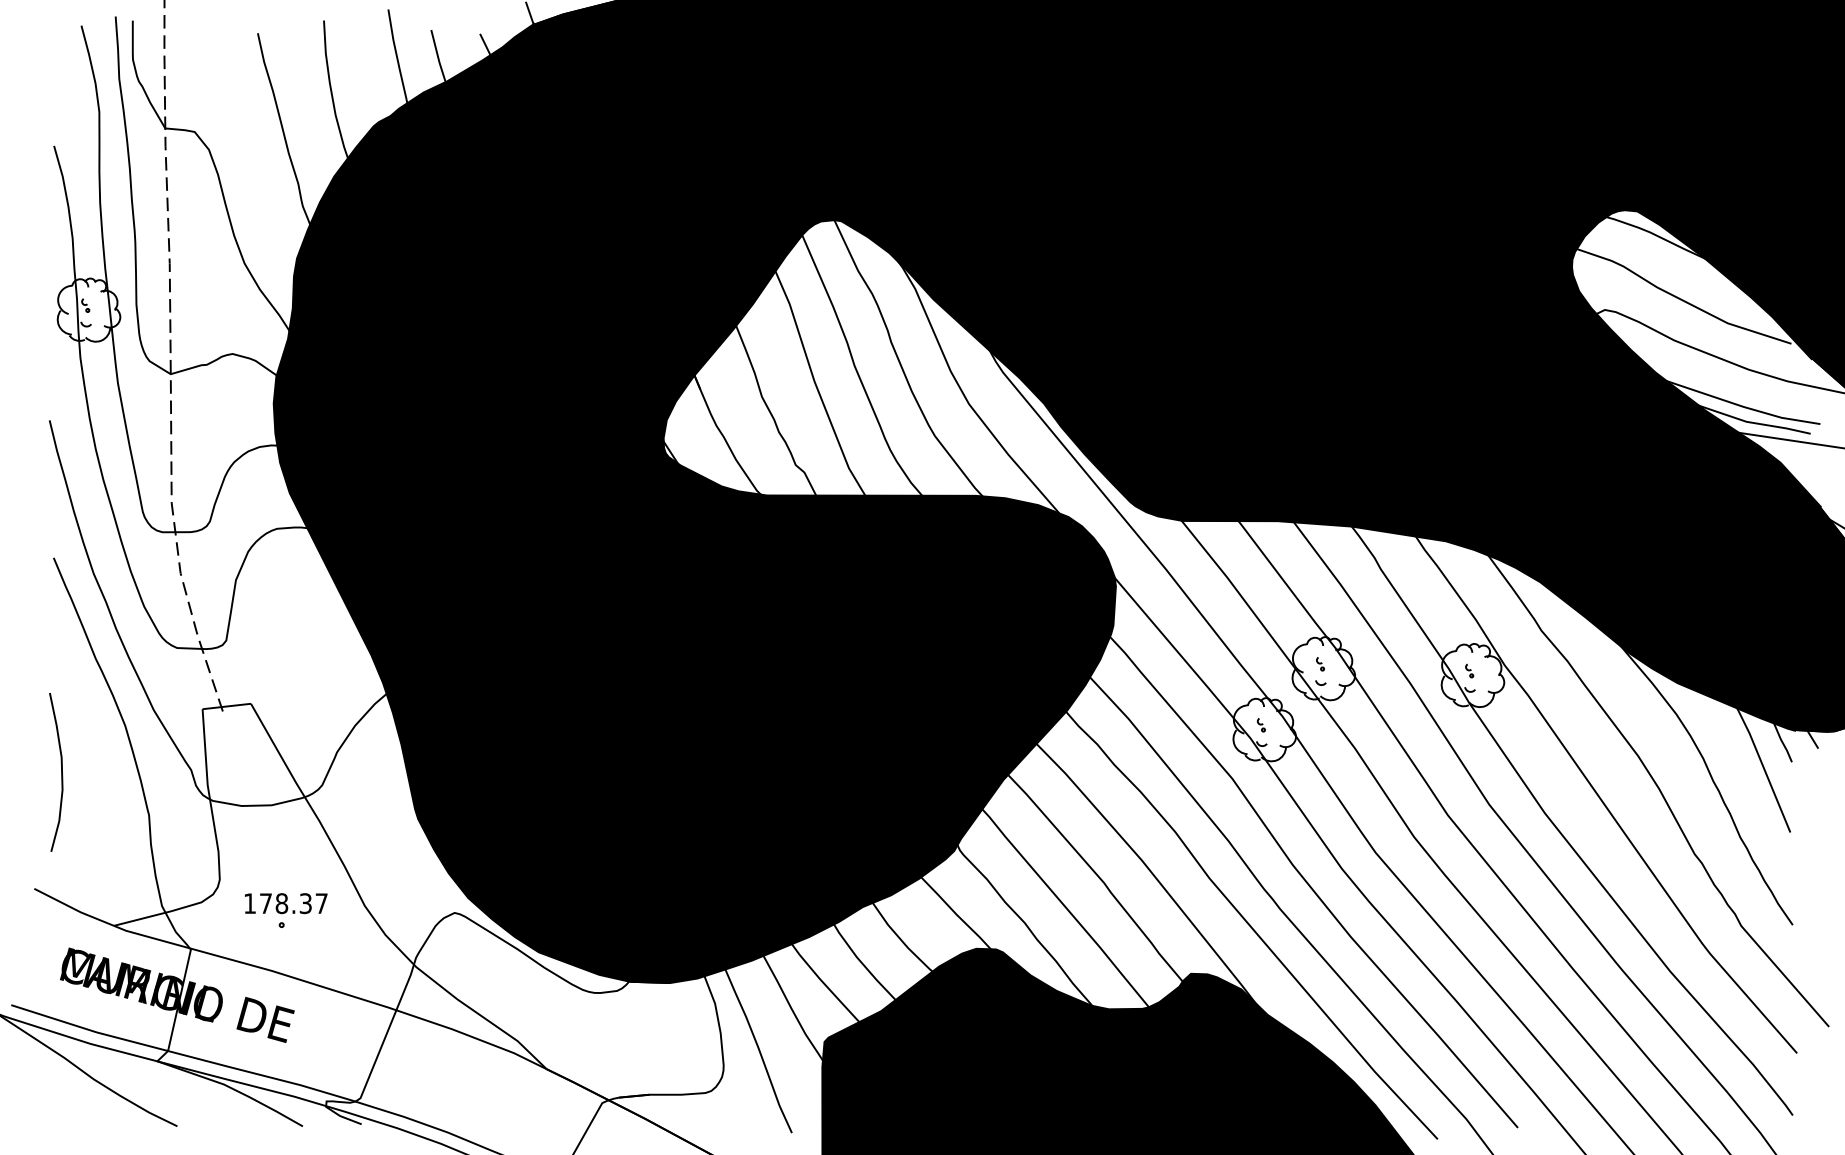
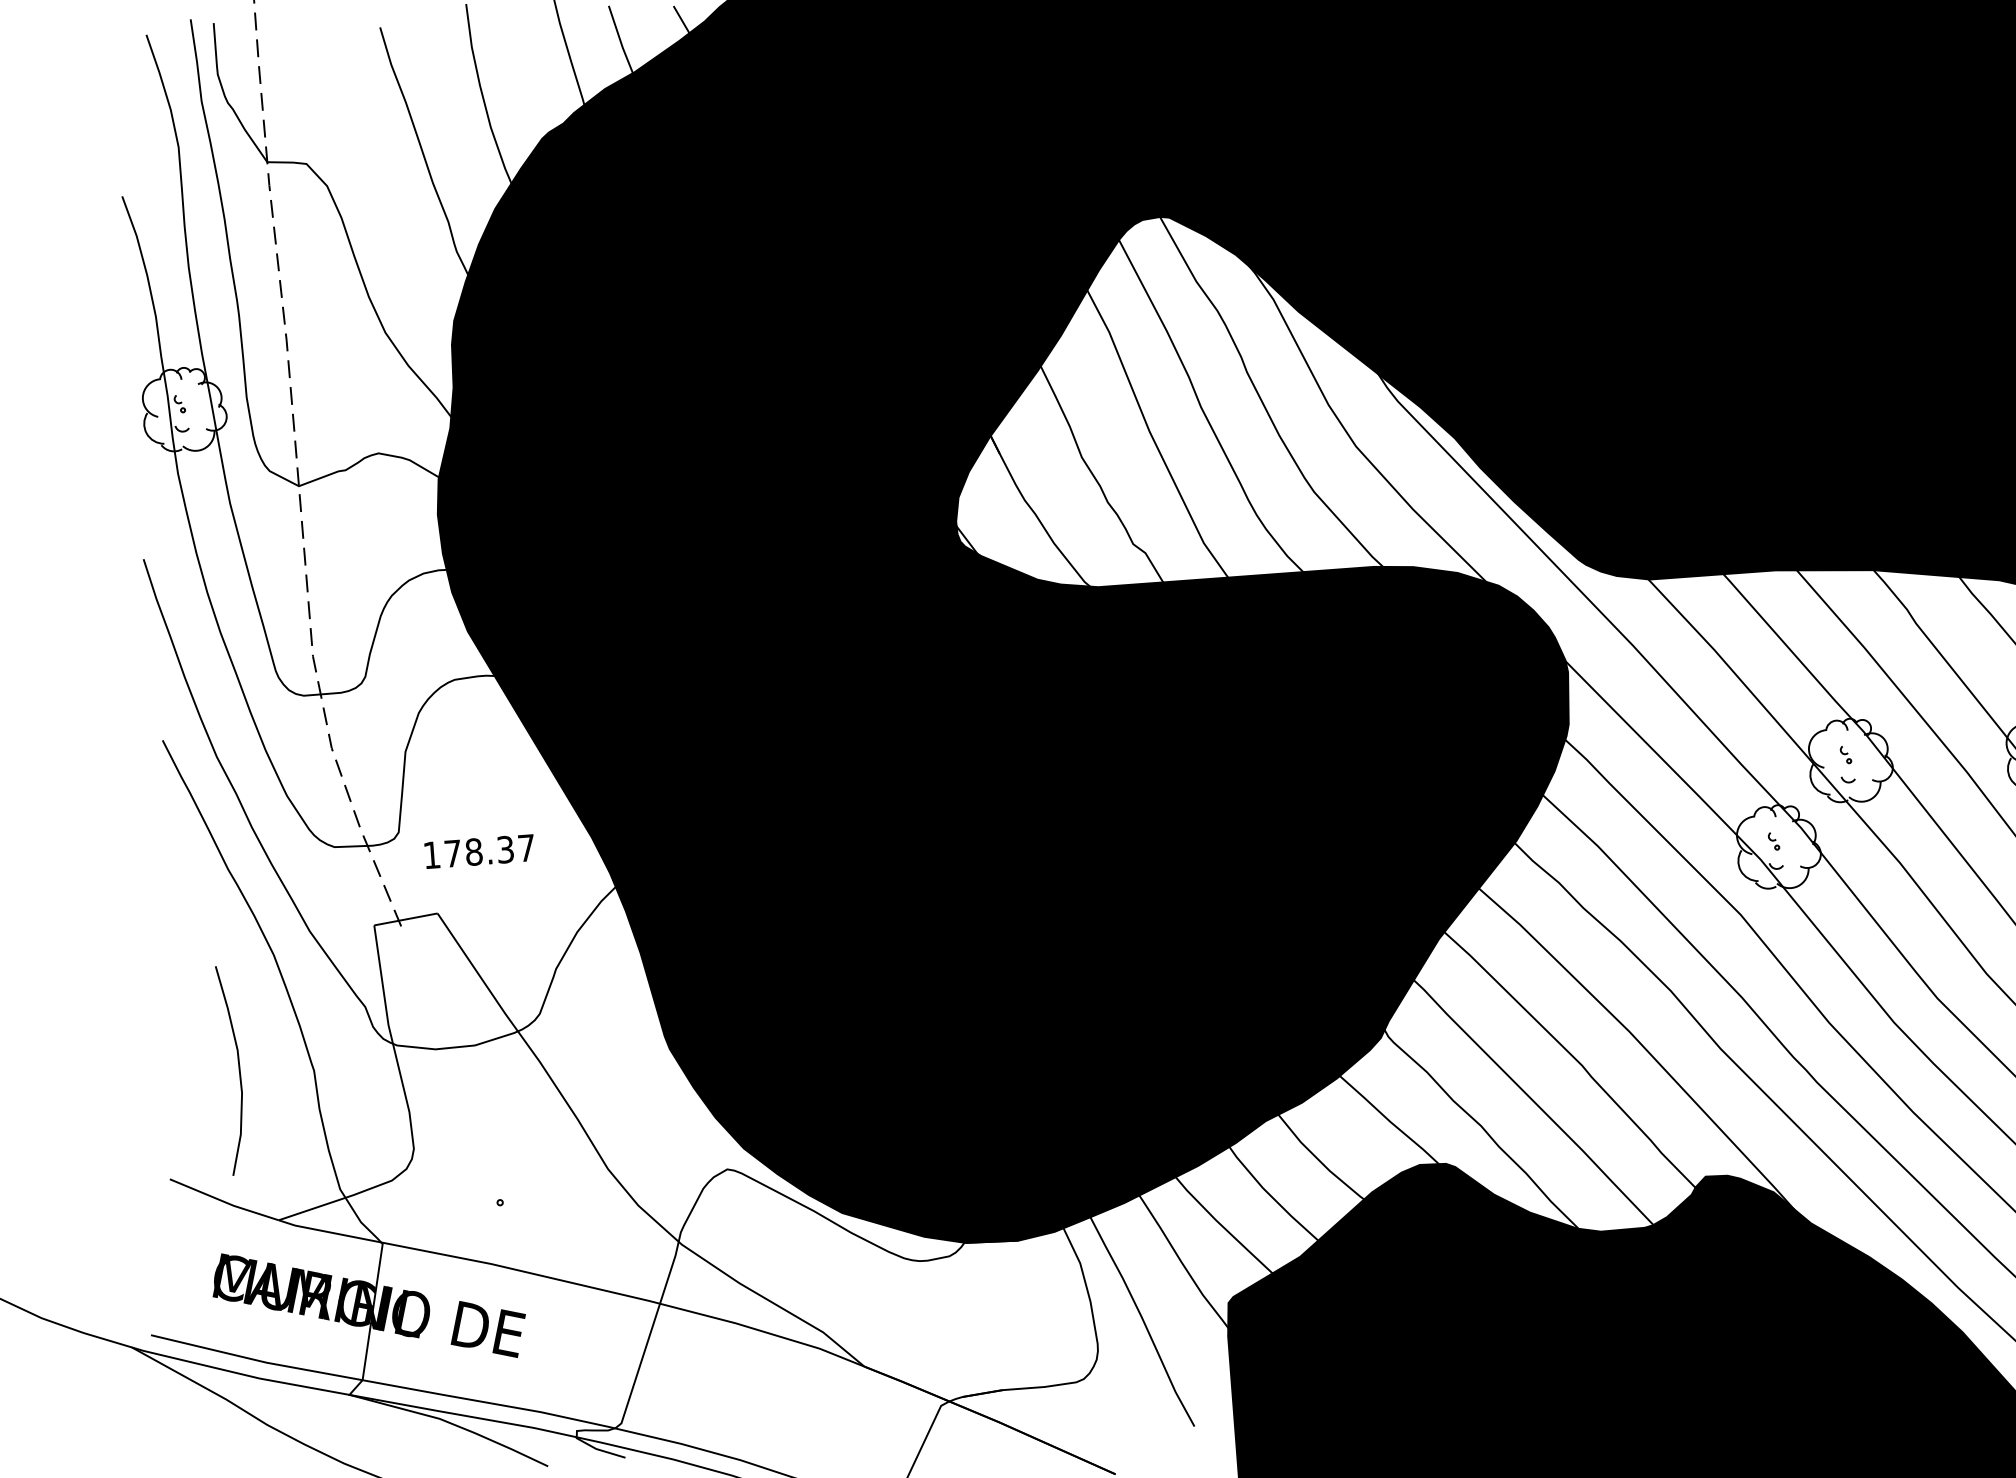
curve: (61, 772) -> (238, 1070), moved
text: (286, 903) -> (480, 851), moved

